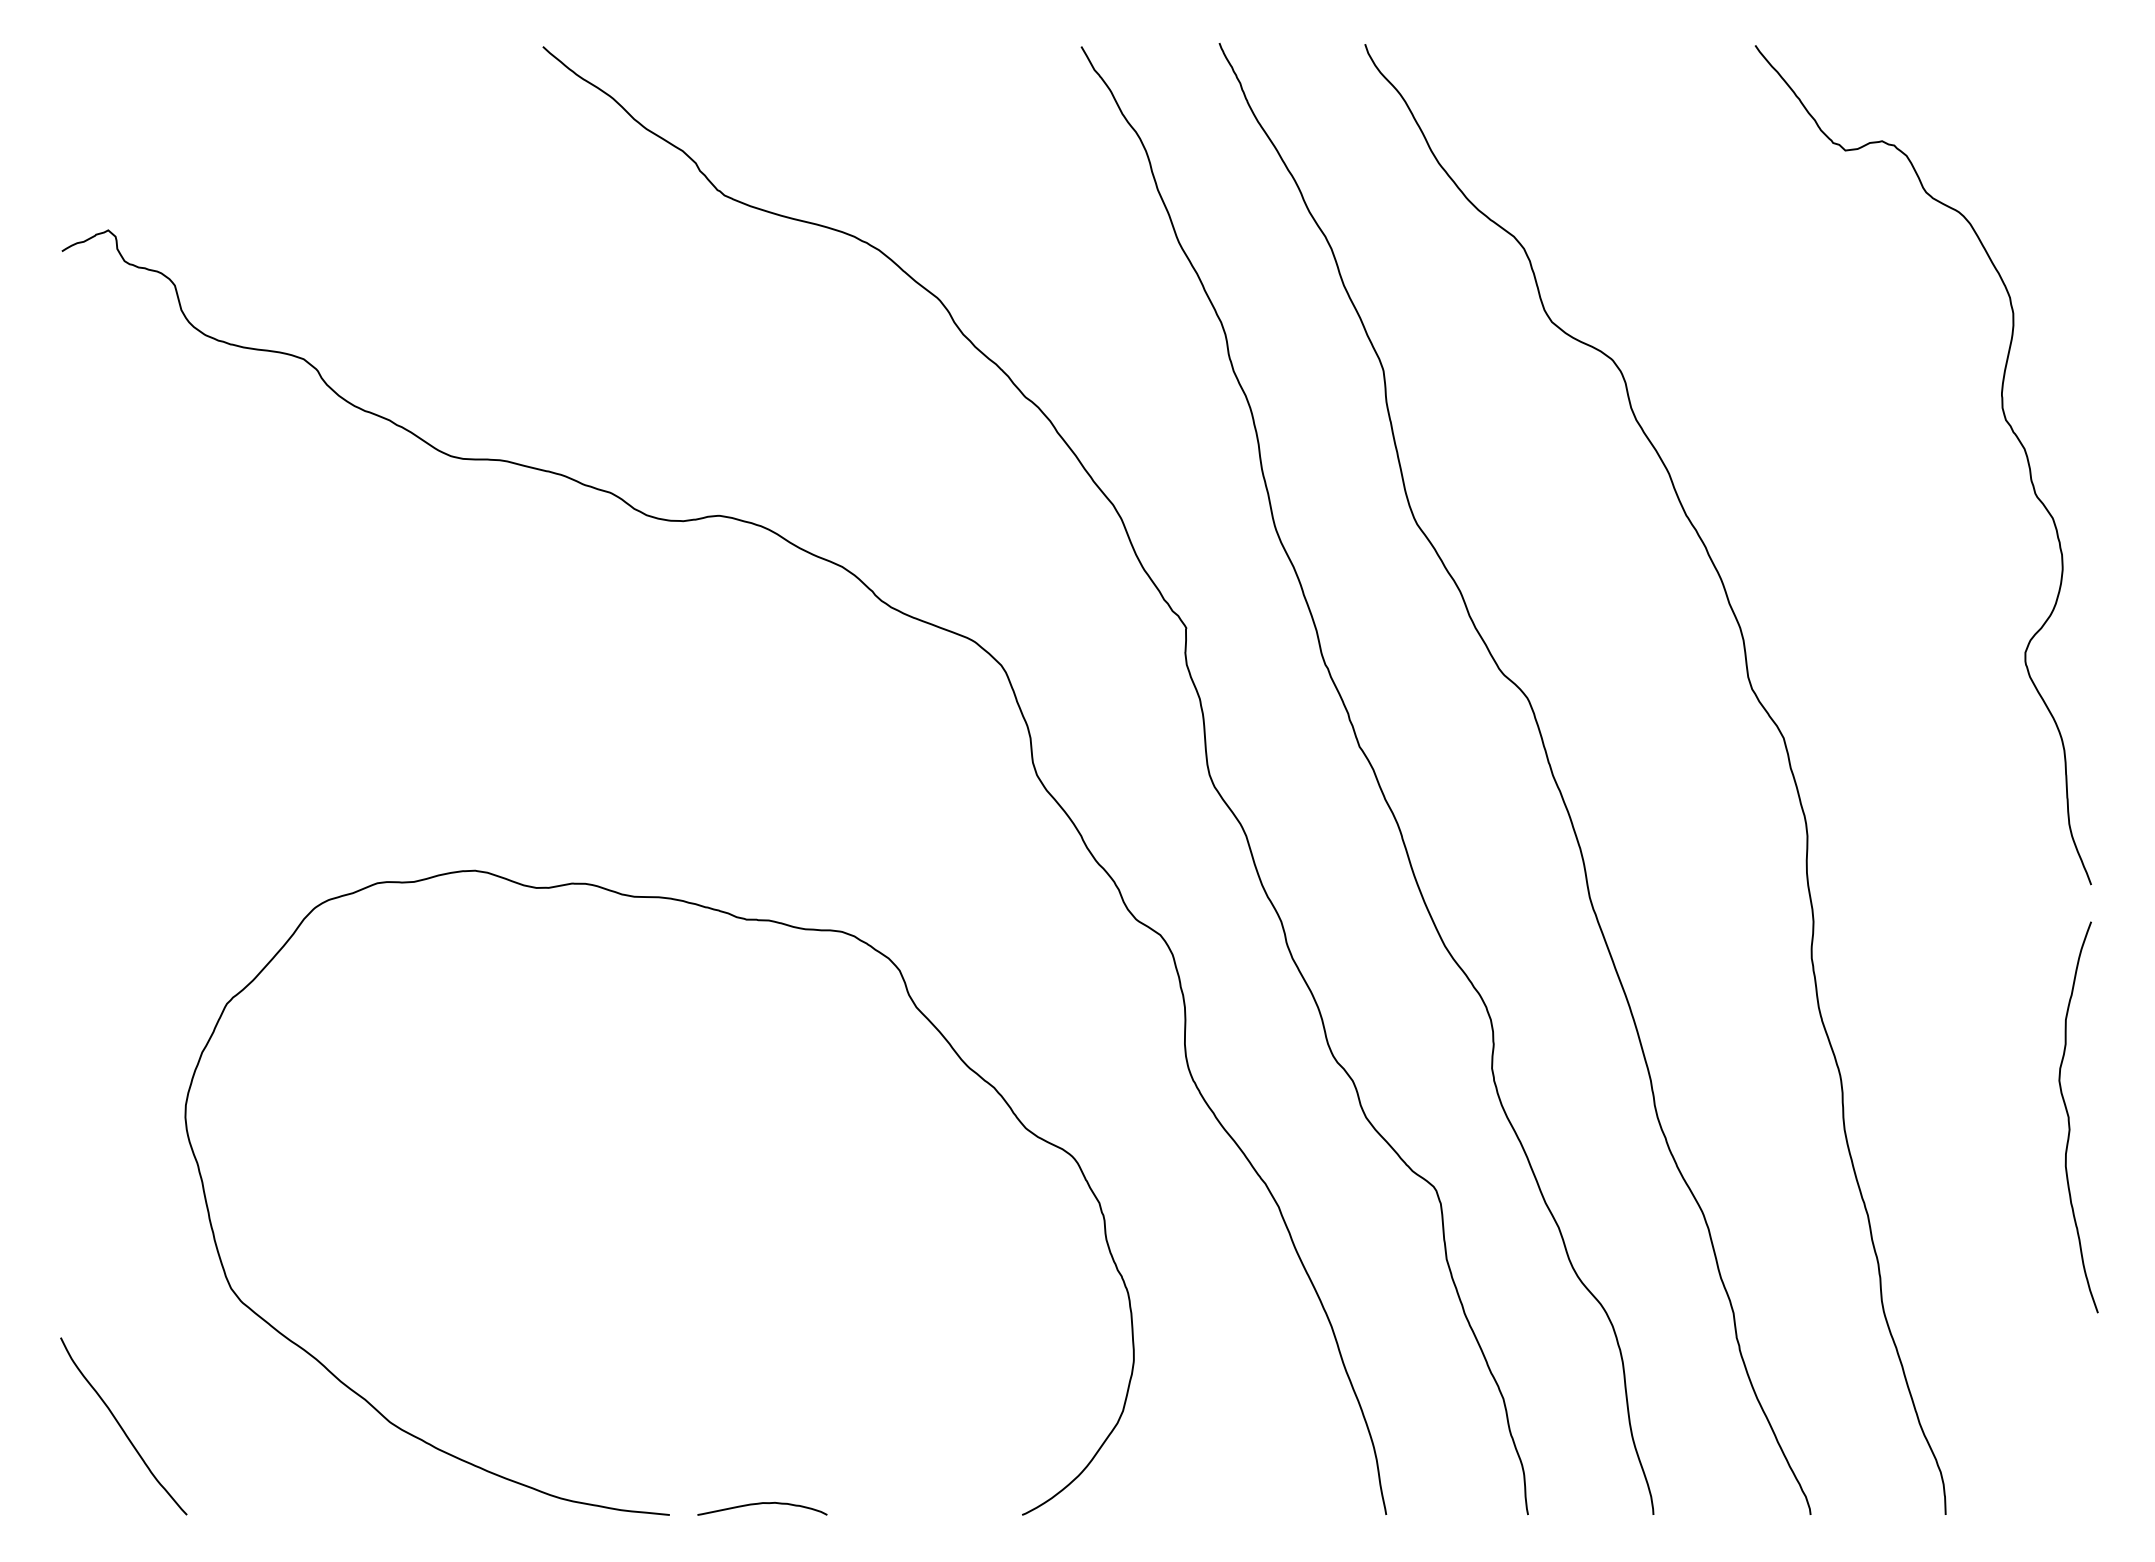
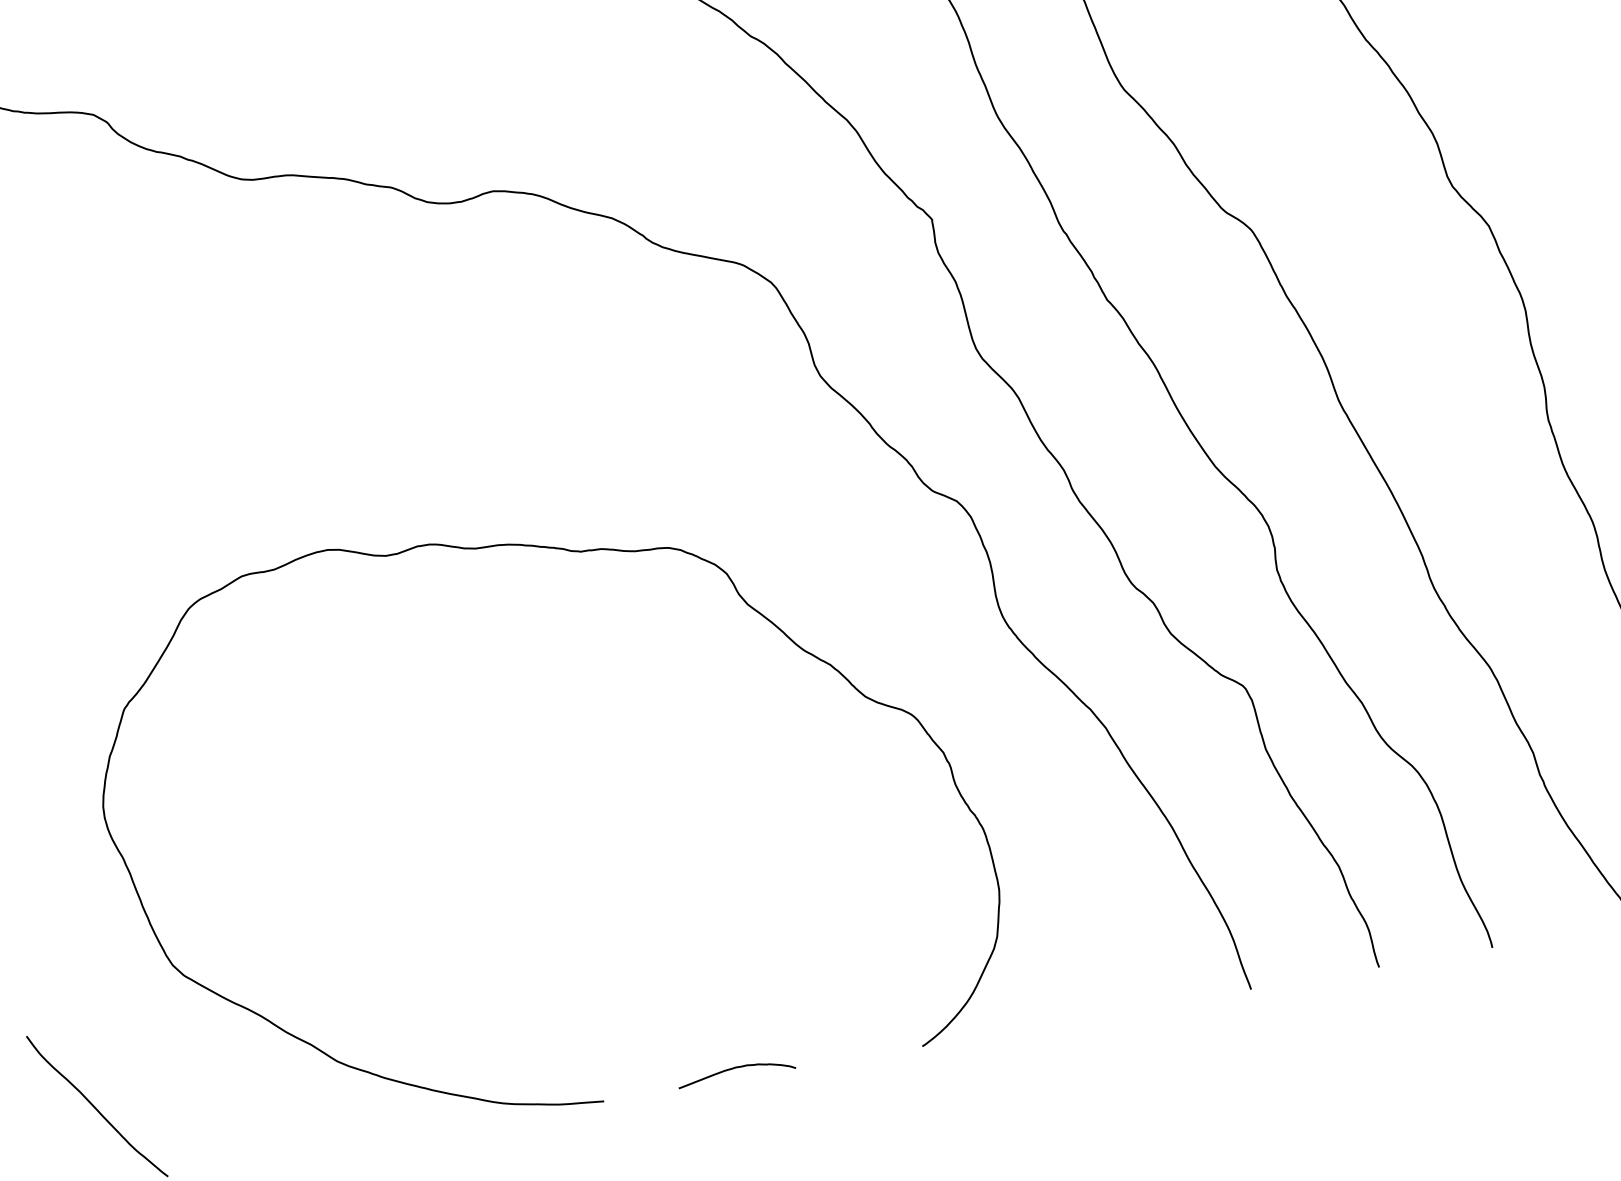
curve: (761, 1504) -> (734, 1068), moved

